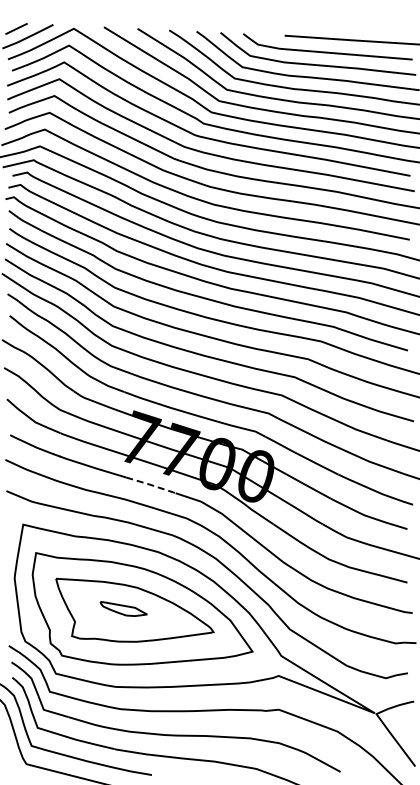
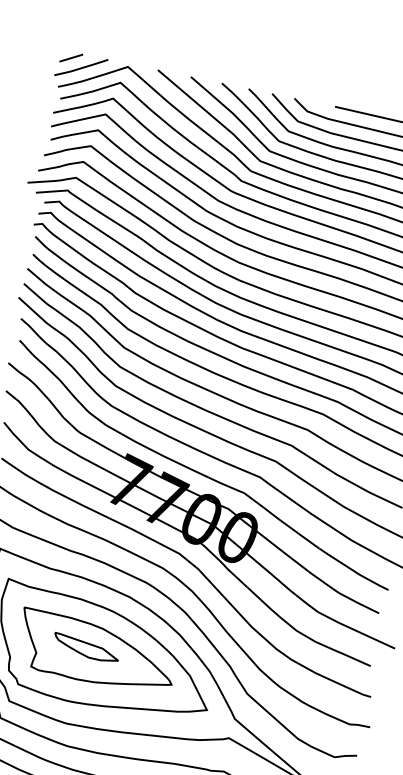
line: (150, 484) -> (132, 529), dashed -> solid
part: (123, 608) -> (86, 647), size x1.43

